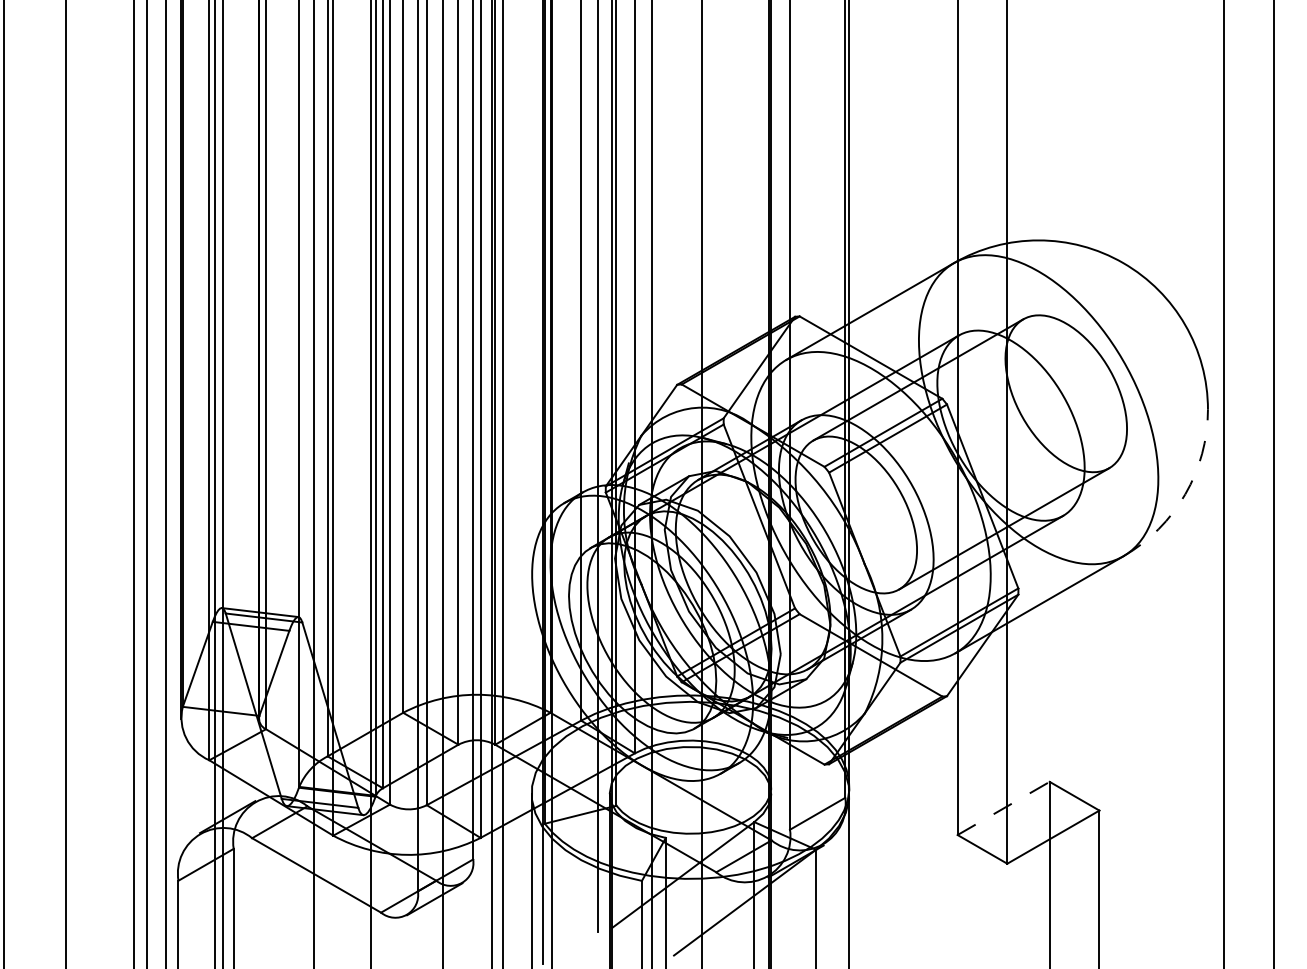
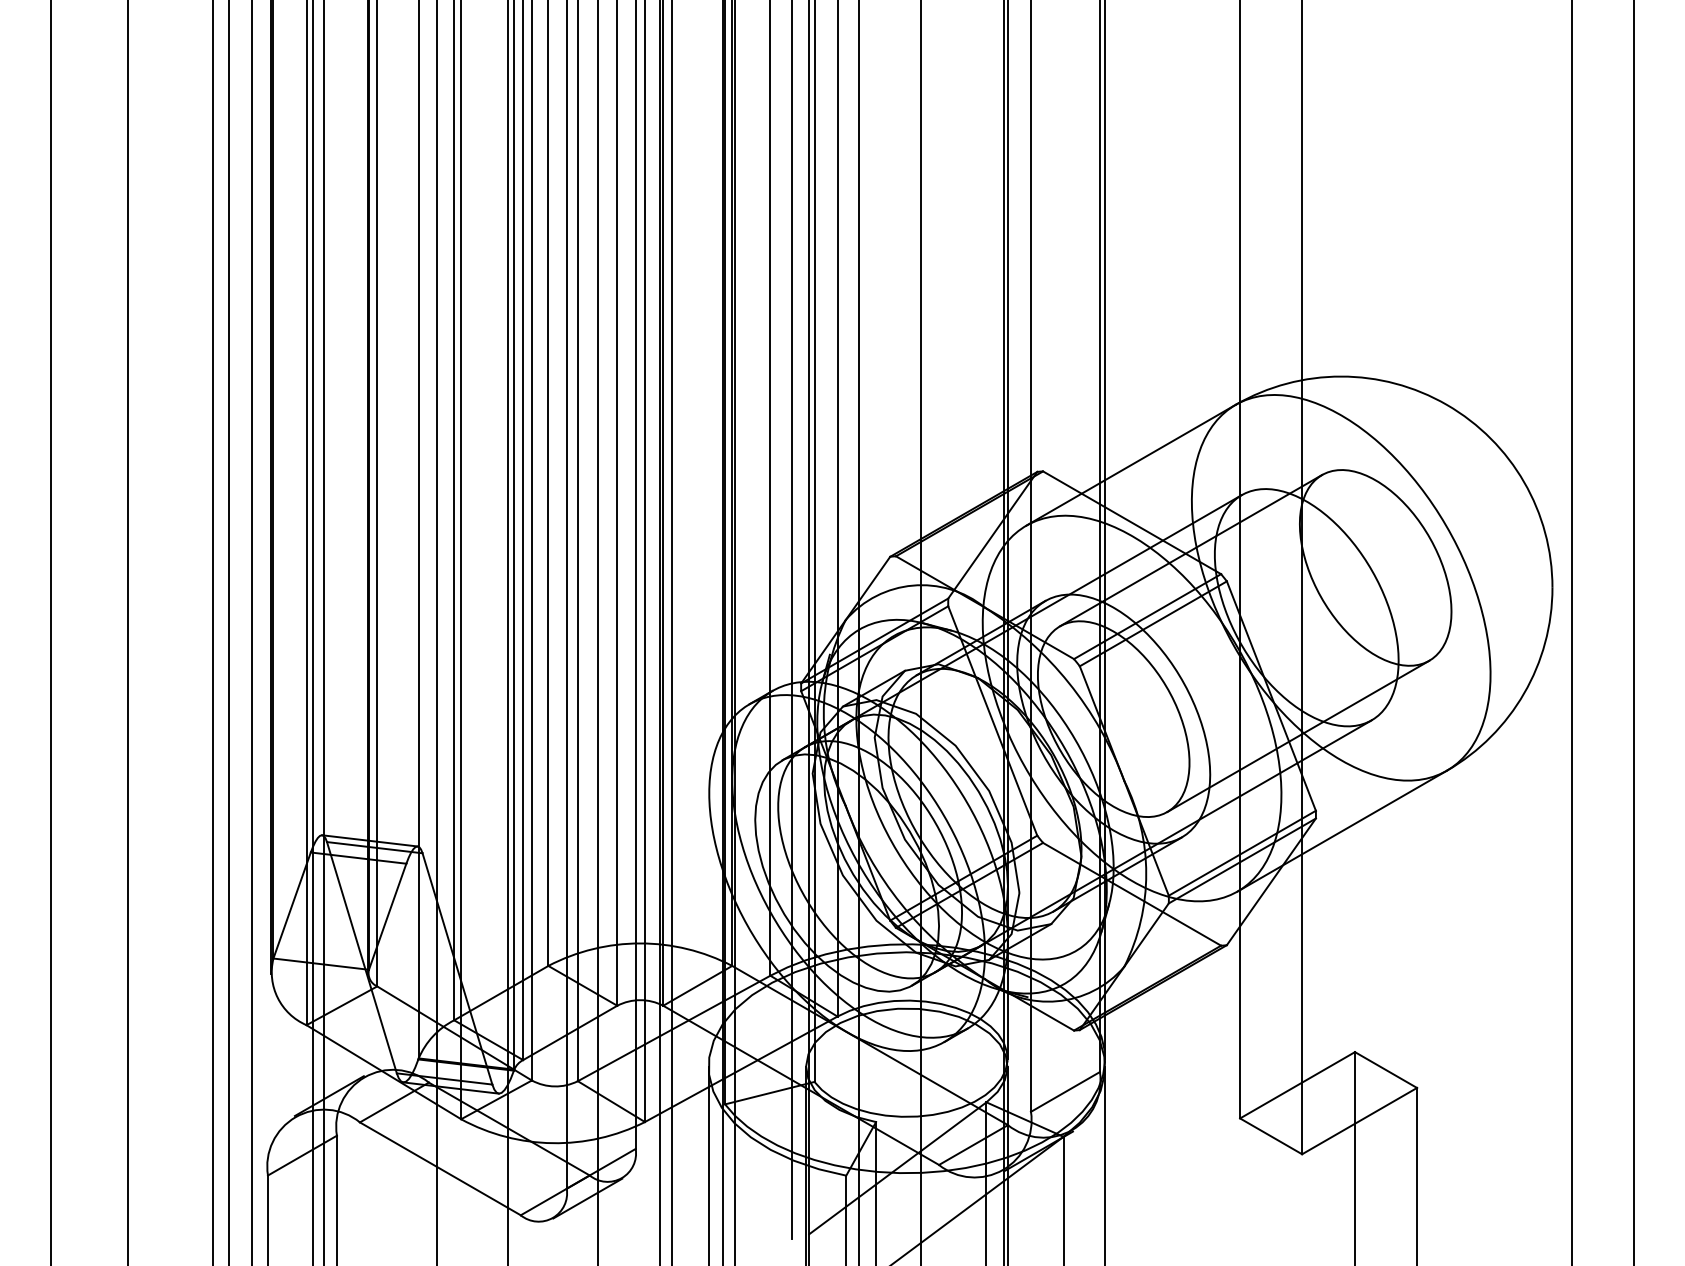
arc: (1185, 494) -> (1524, 693), dashed -> solid
line: (1003, 808) -> (1297, 1085), dashed -> solid

